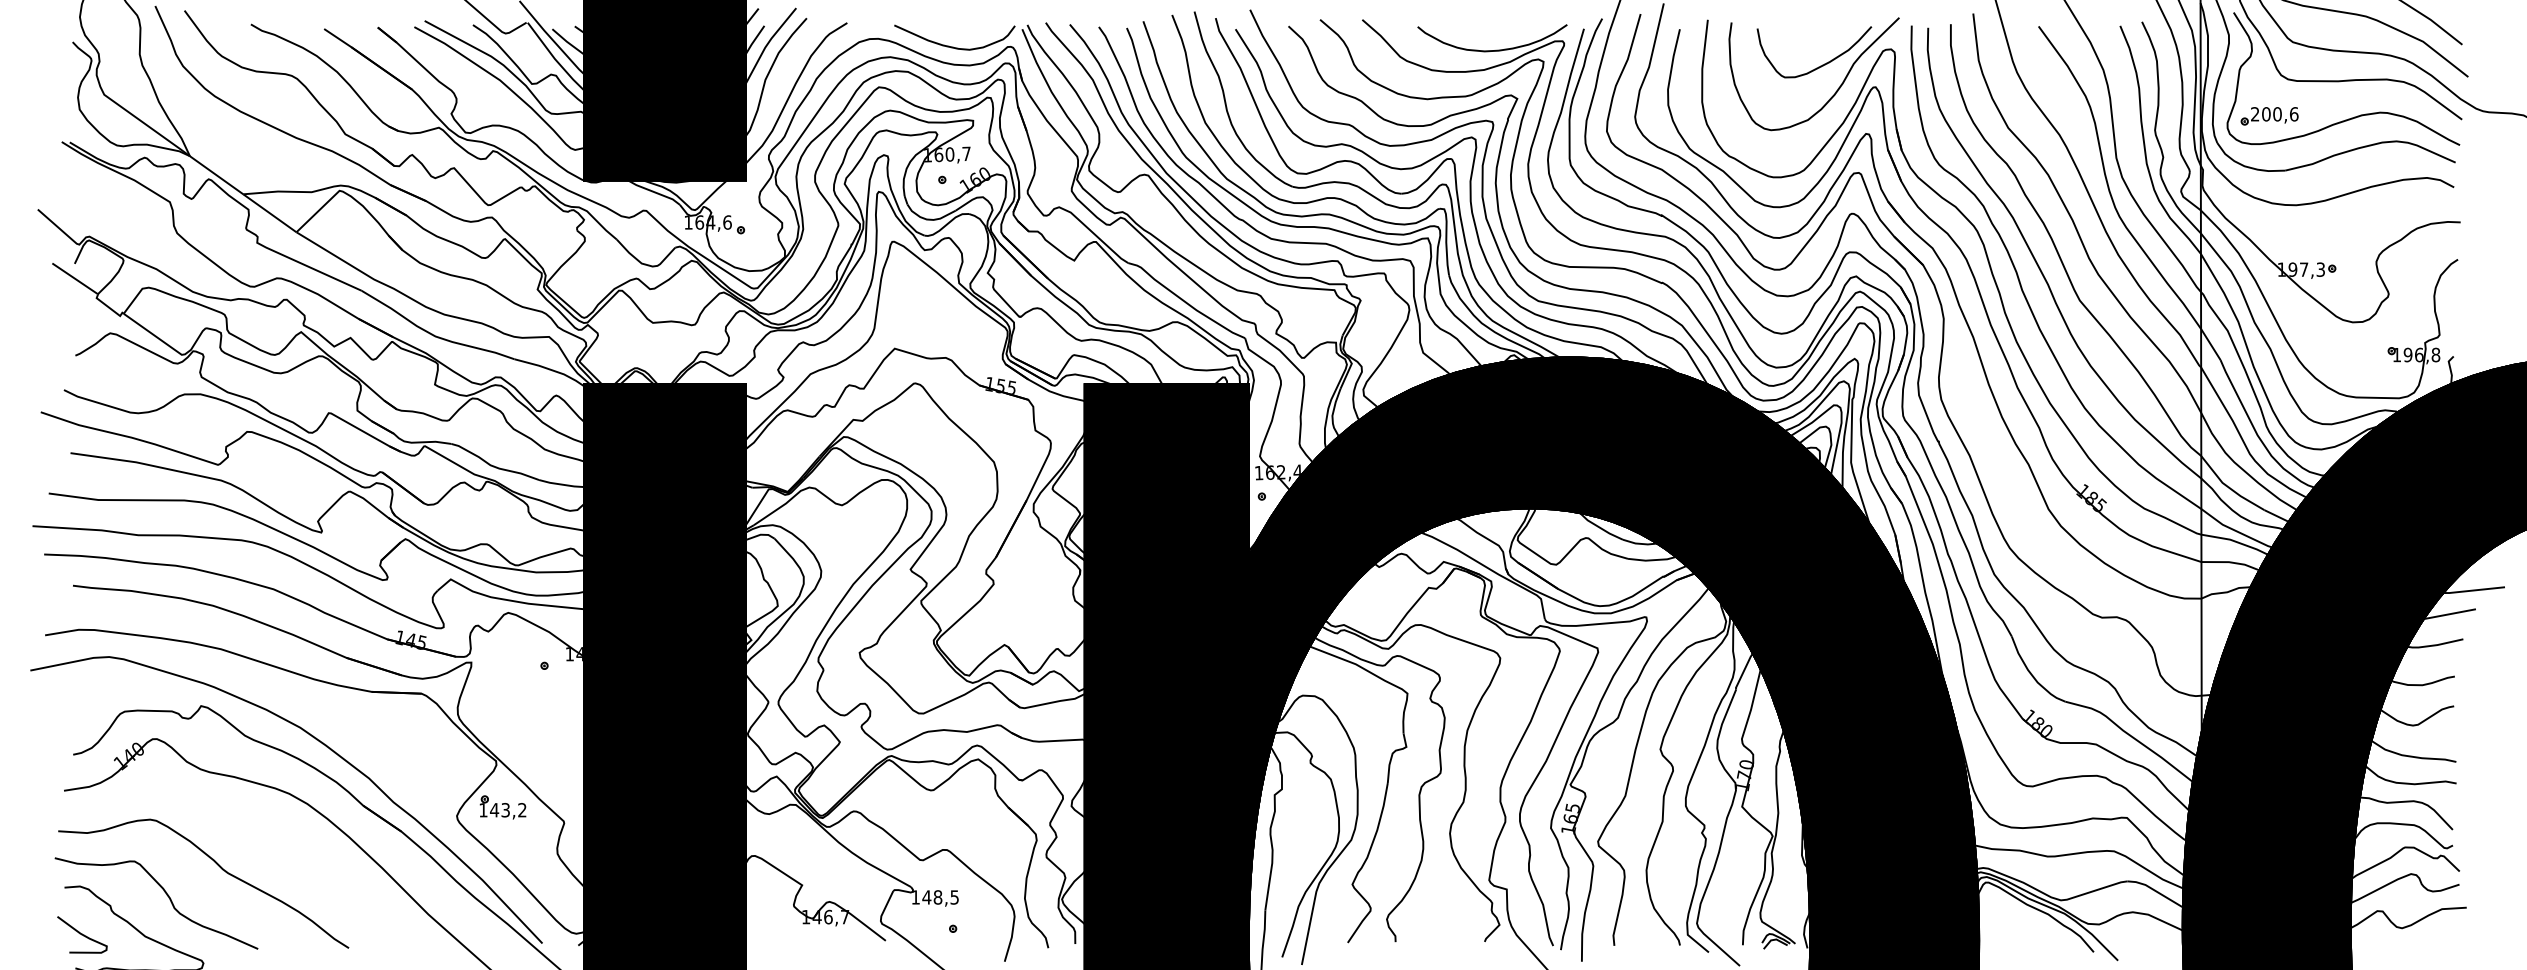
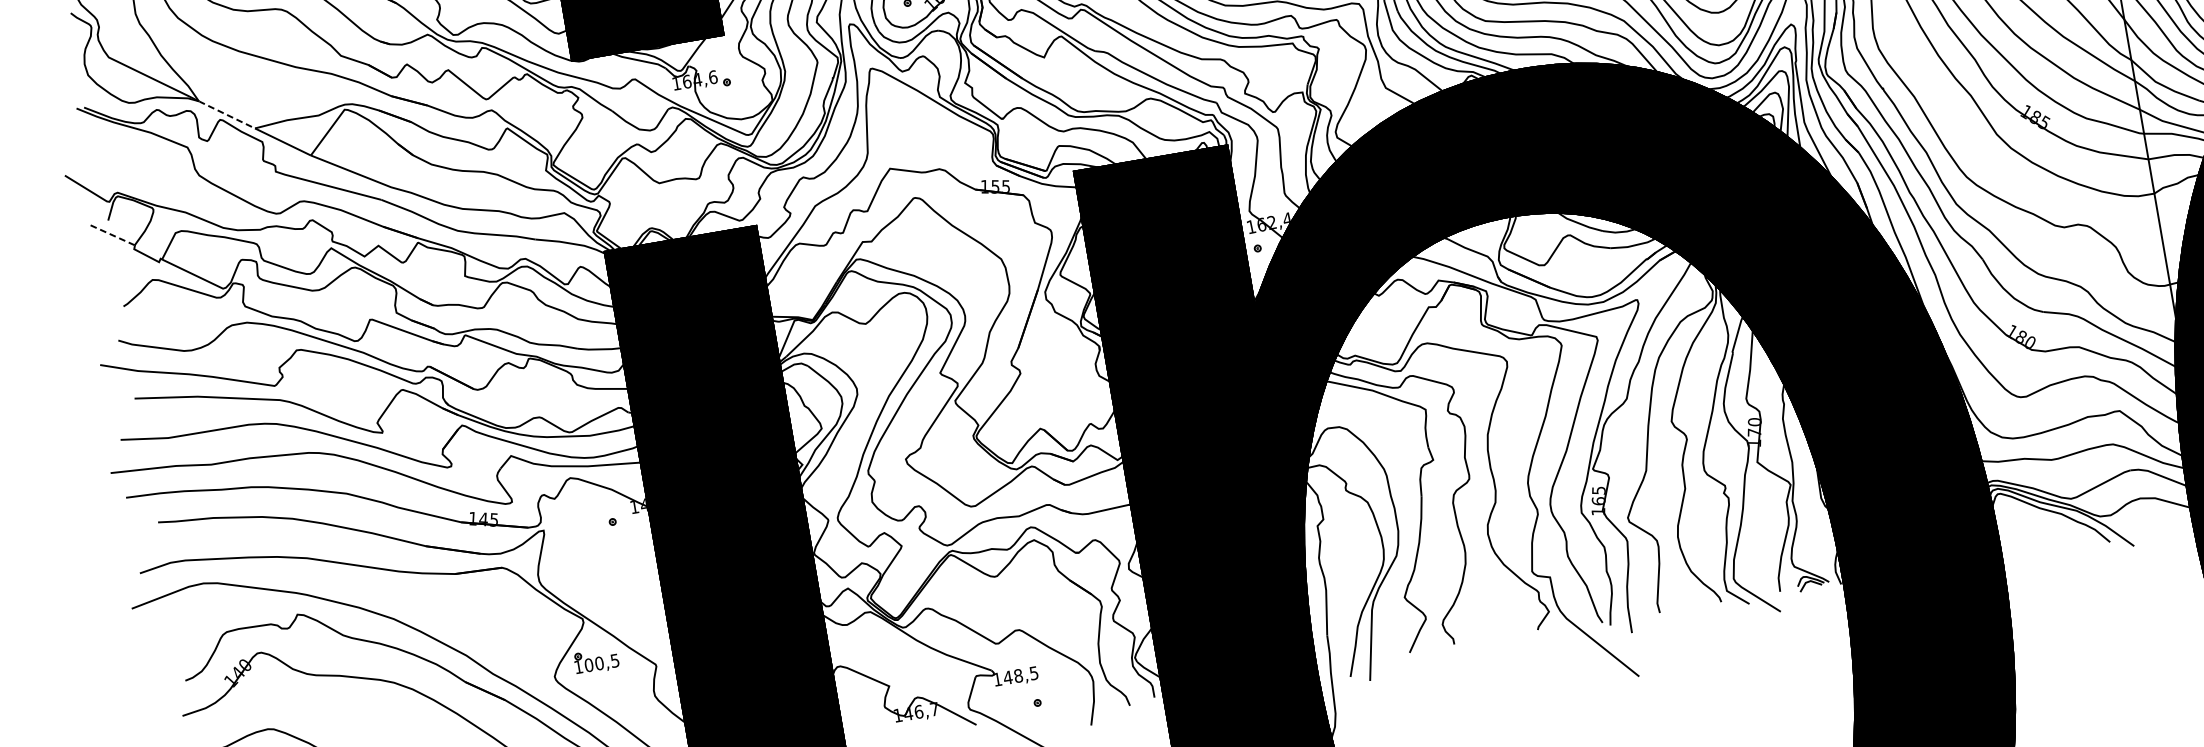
line: (216, 175) -> (226, 115), solid -> dashed
line: (74, 278) -> (110, 234), solid -> dashed
text: (508, 810) -> (602, 663), 143,2 -> 100,5

